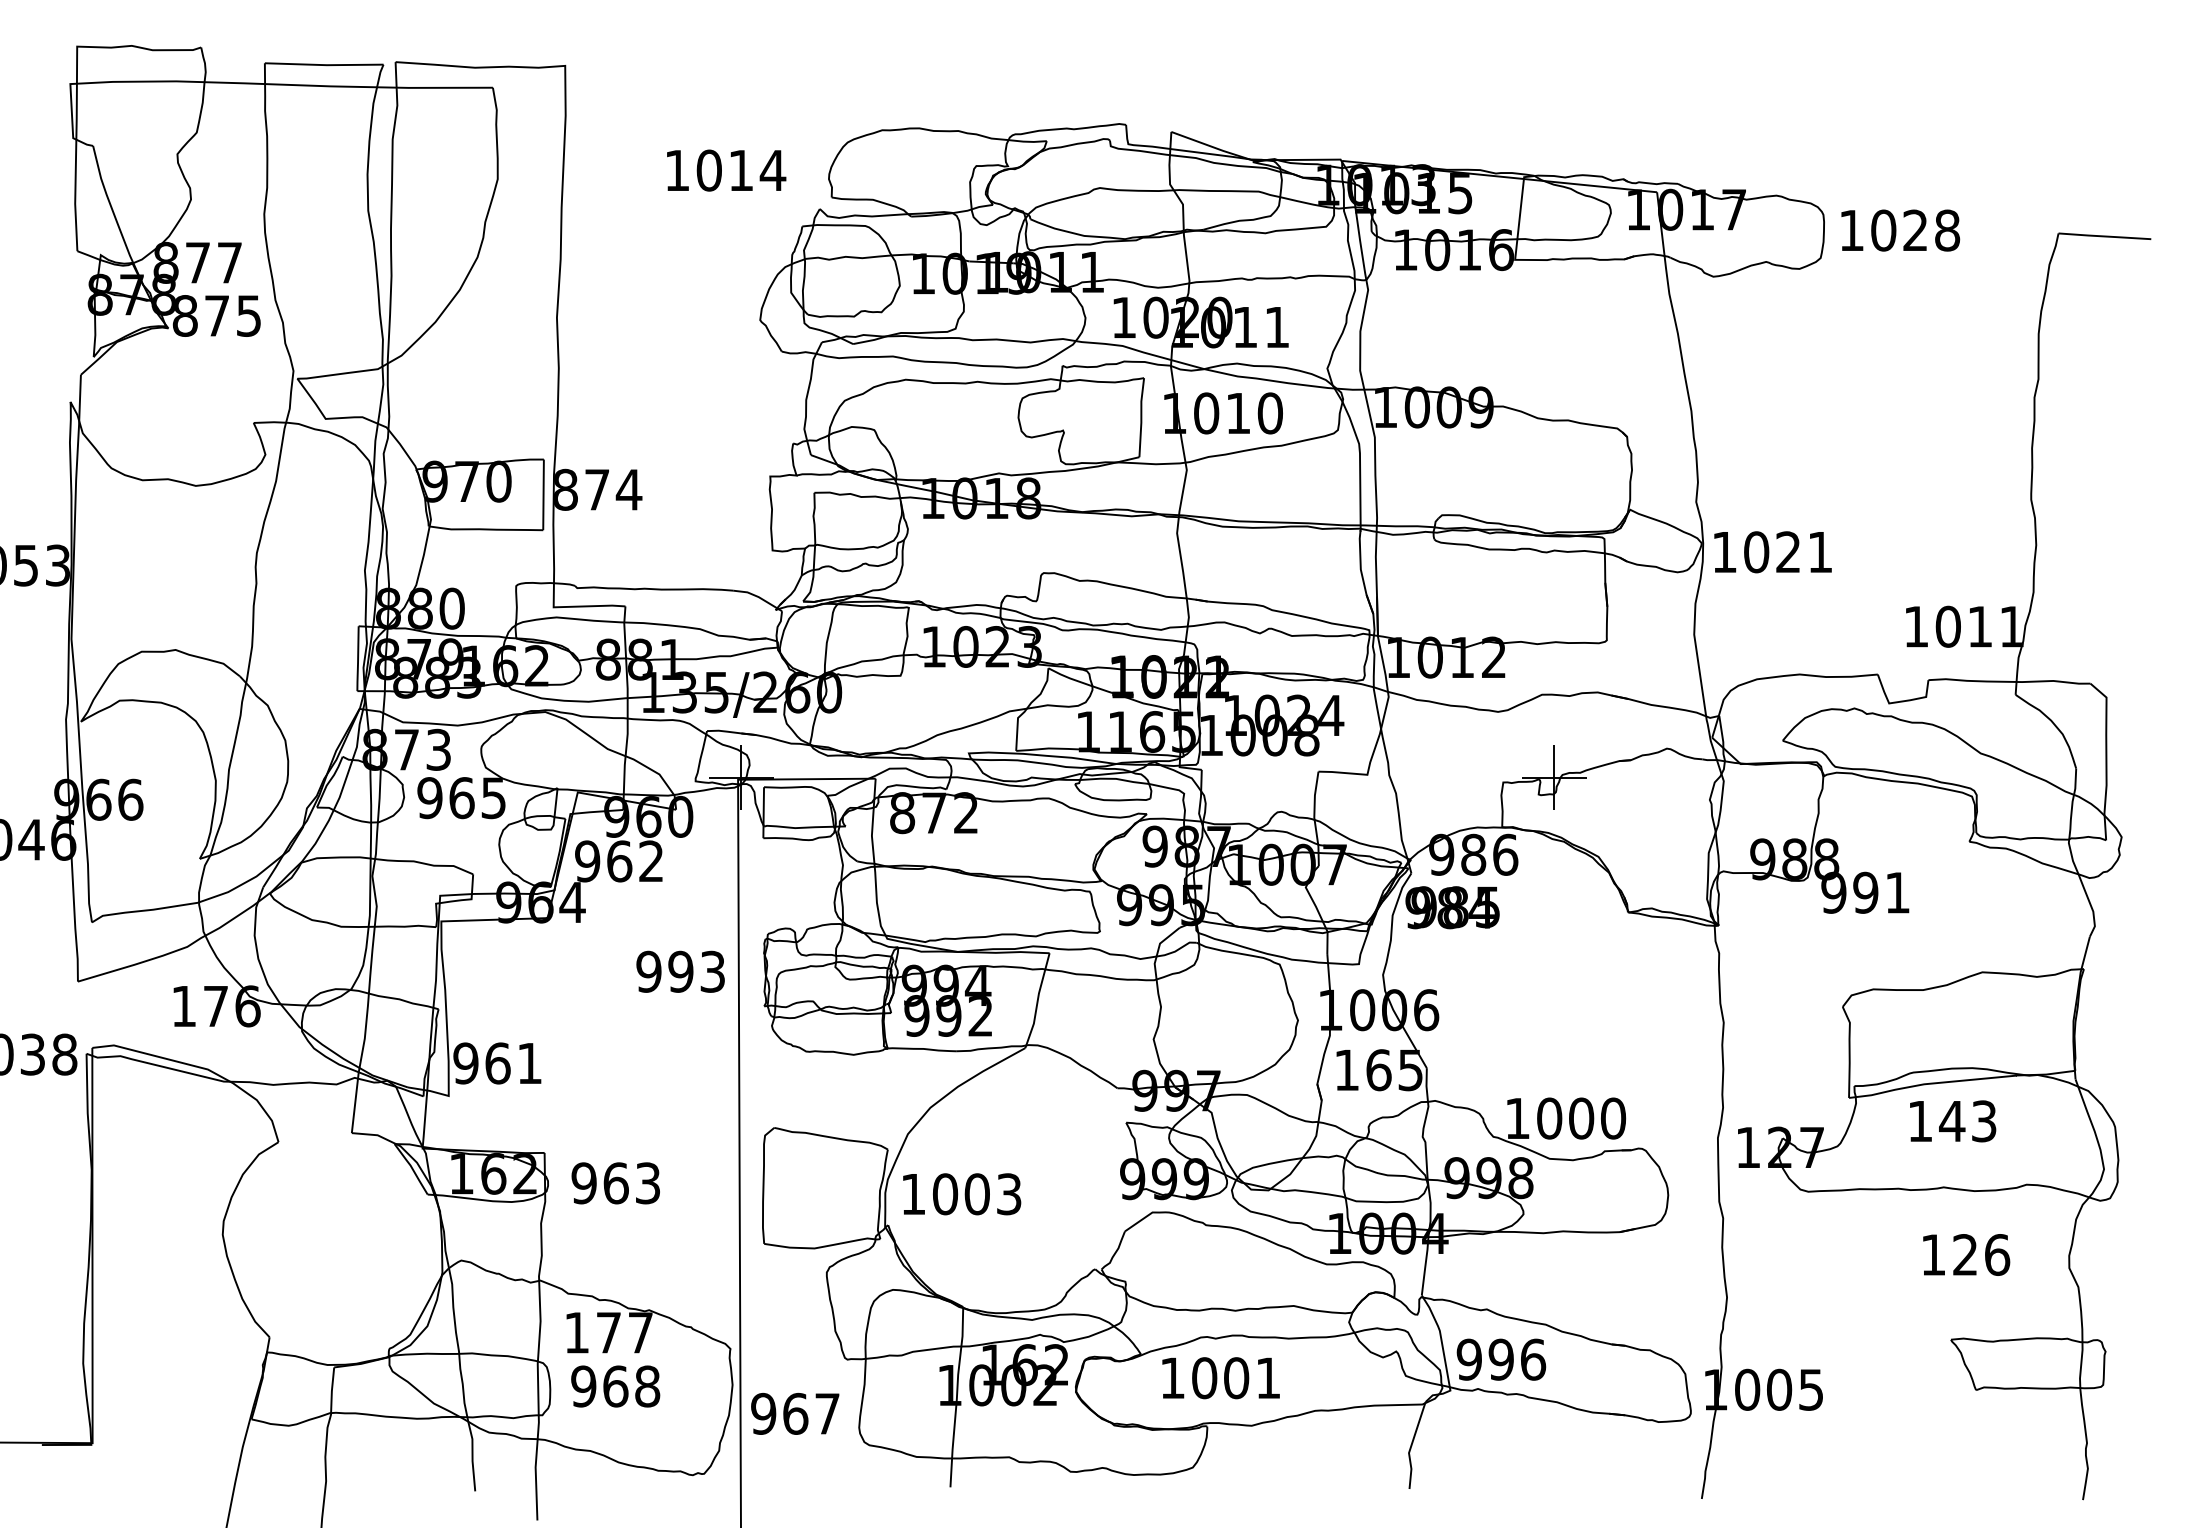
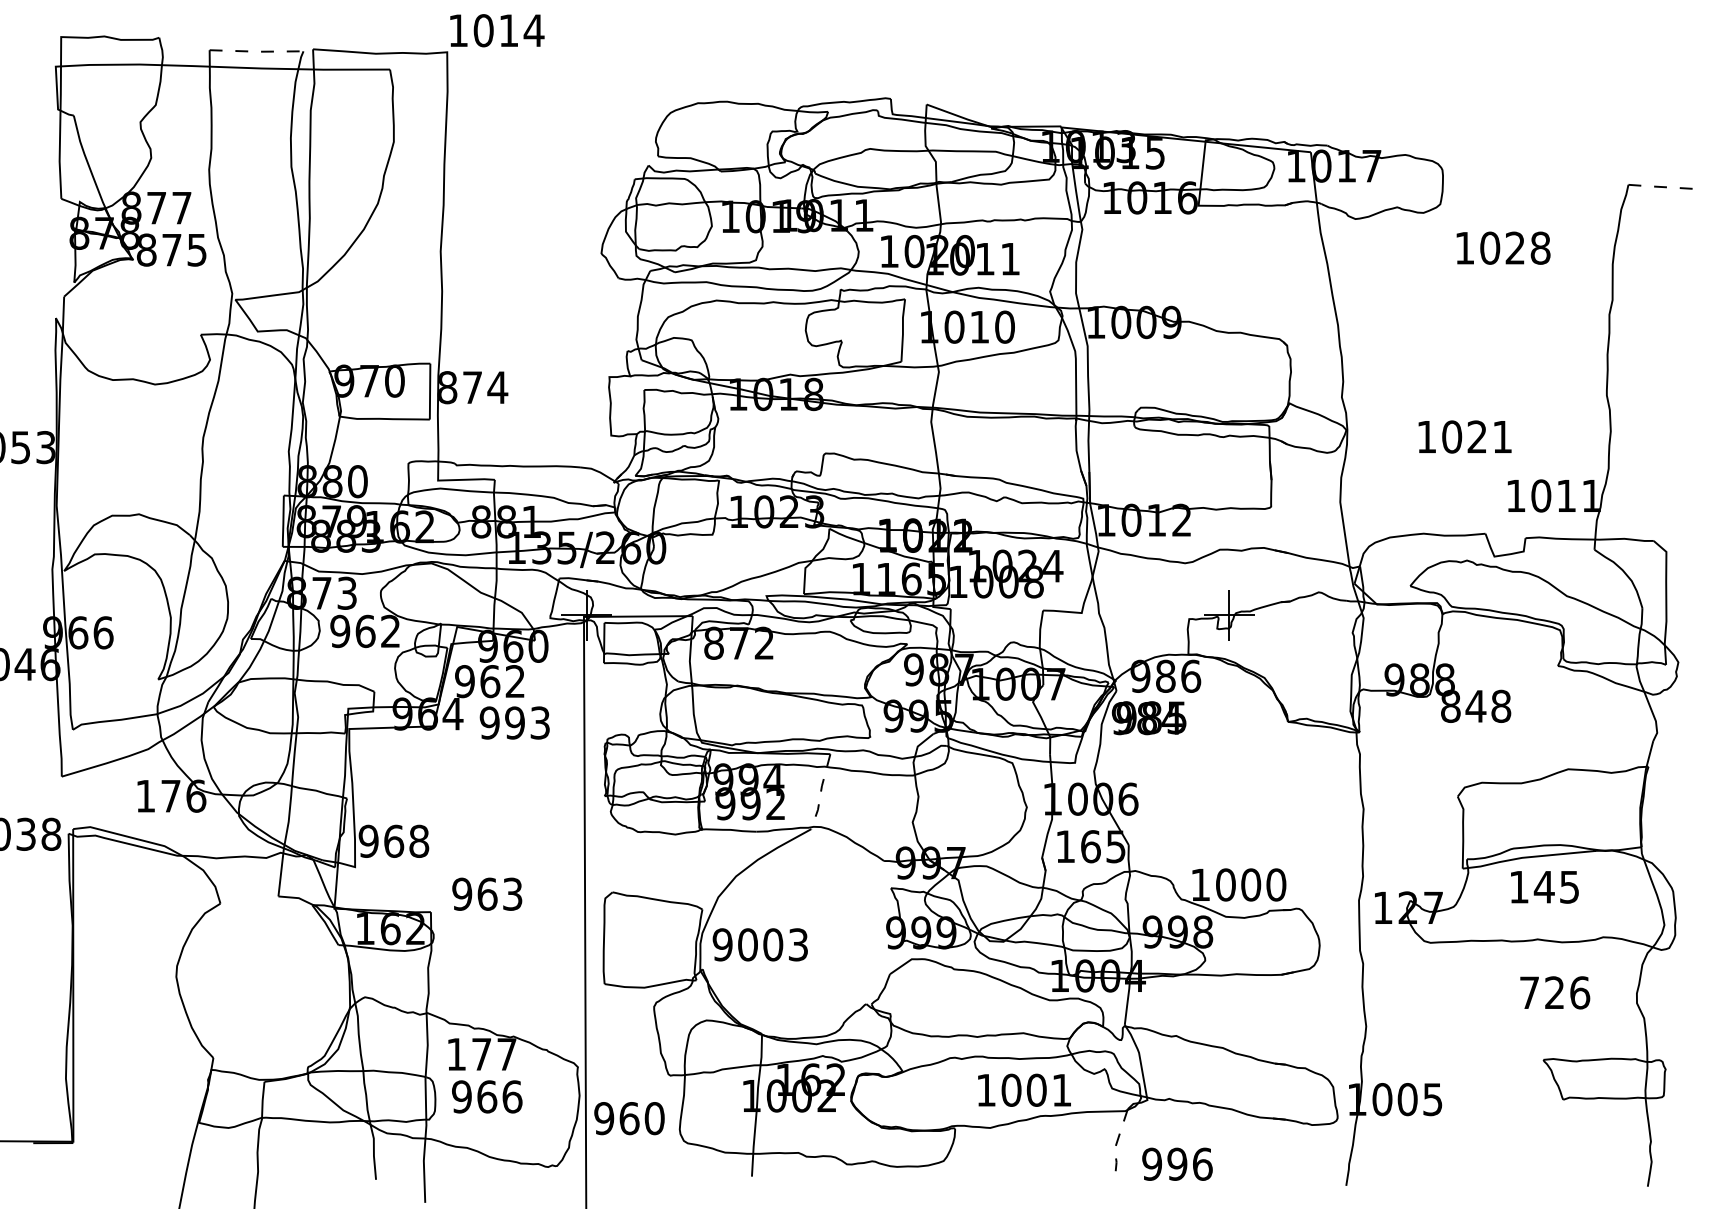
line: (324, 65) -> (256, 51), solid -> dashed
text: (726, 170) -> (497, 30), moved
text: (1900, 230) -> (1503, 248), moved
line: (2105, 236) -> (1665, 187), solid -> dashed
text: (1772, 552) -> (1464, 437), moved
text: (493, 798) -> (390, 631), 965 -> 962
text: (1865, 892) -> (1475, 706), 991 -> 848
text: (680, 971) -> (514, 722), moved
line: (1037, 1001) -> (820, 792), solid -> dashed
text: (529, 1063) -> (418, 841), 961 -> 968
text: (1984, 1120) -> (1569, 886), 143 -> 145
text: (615, 1183) -> (487, 894), moved
text: (912, 1194) -> (721, 945), 1003 -> 9003
text: (1933, 1254) -> (1529, 992), 126 -> 726
text: (1501, 1359) -> (1177, 1164), moved
text: (1220, 1378) -> (1024, 1090), moved
text: (647, 1386) -> (512, 1096), 968 -> 966
text: (827, 1413) -> (654, 1118), 967 -> 960
line: (1411, 1446) -> (1116, 1144), solid -> dashed

